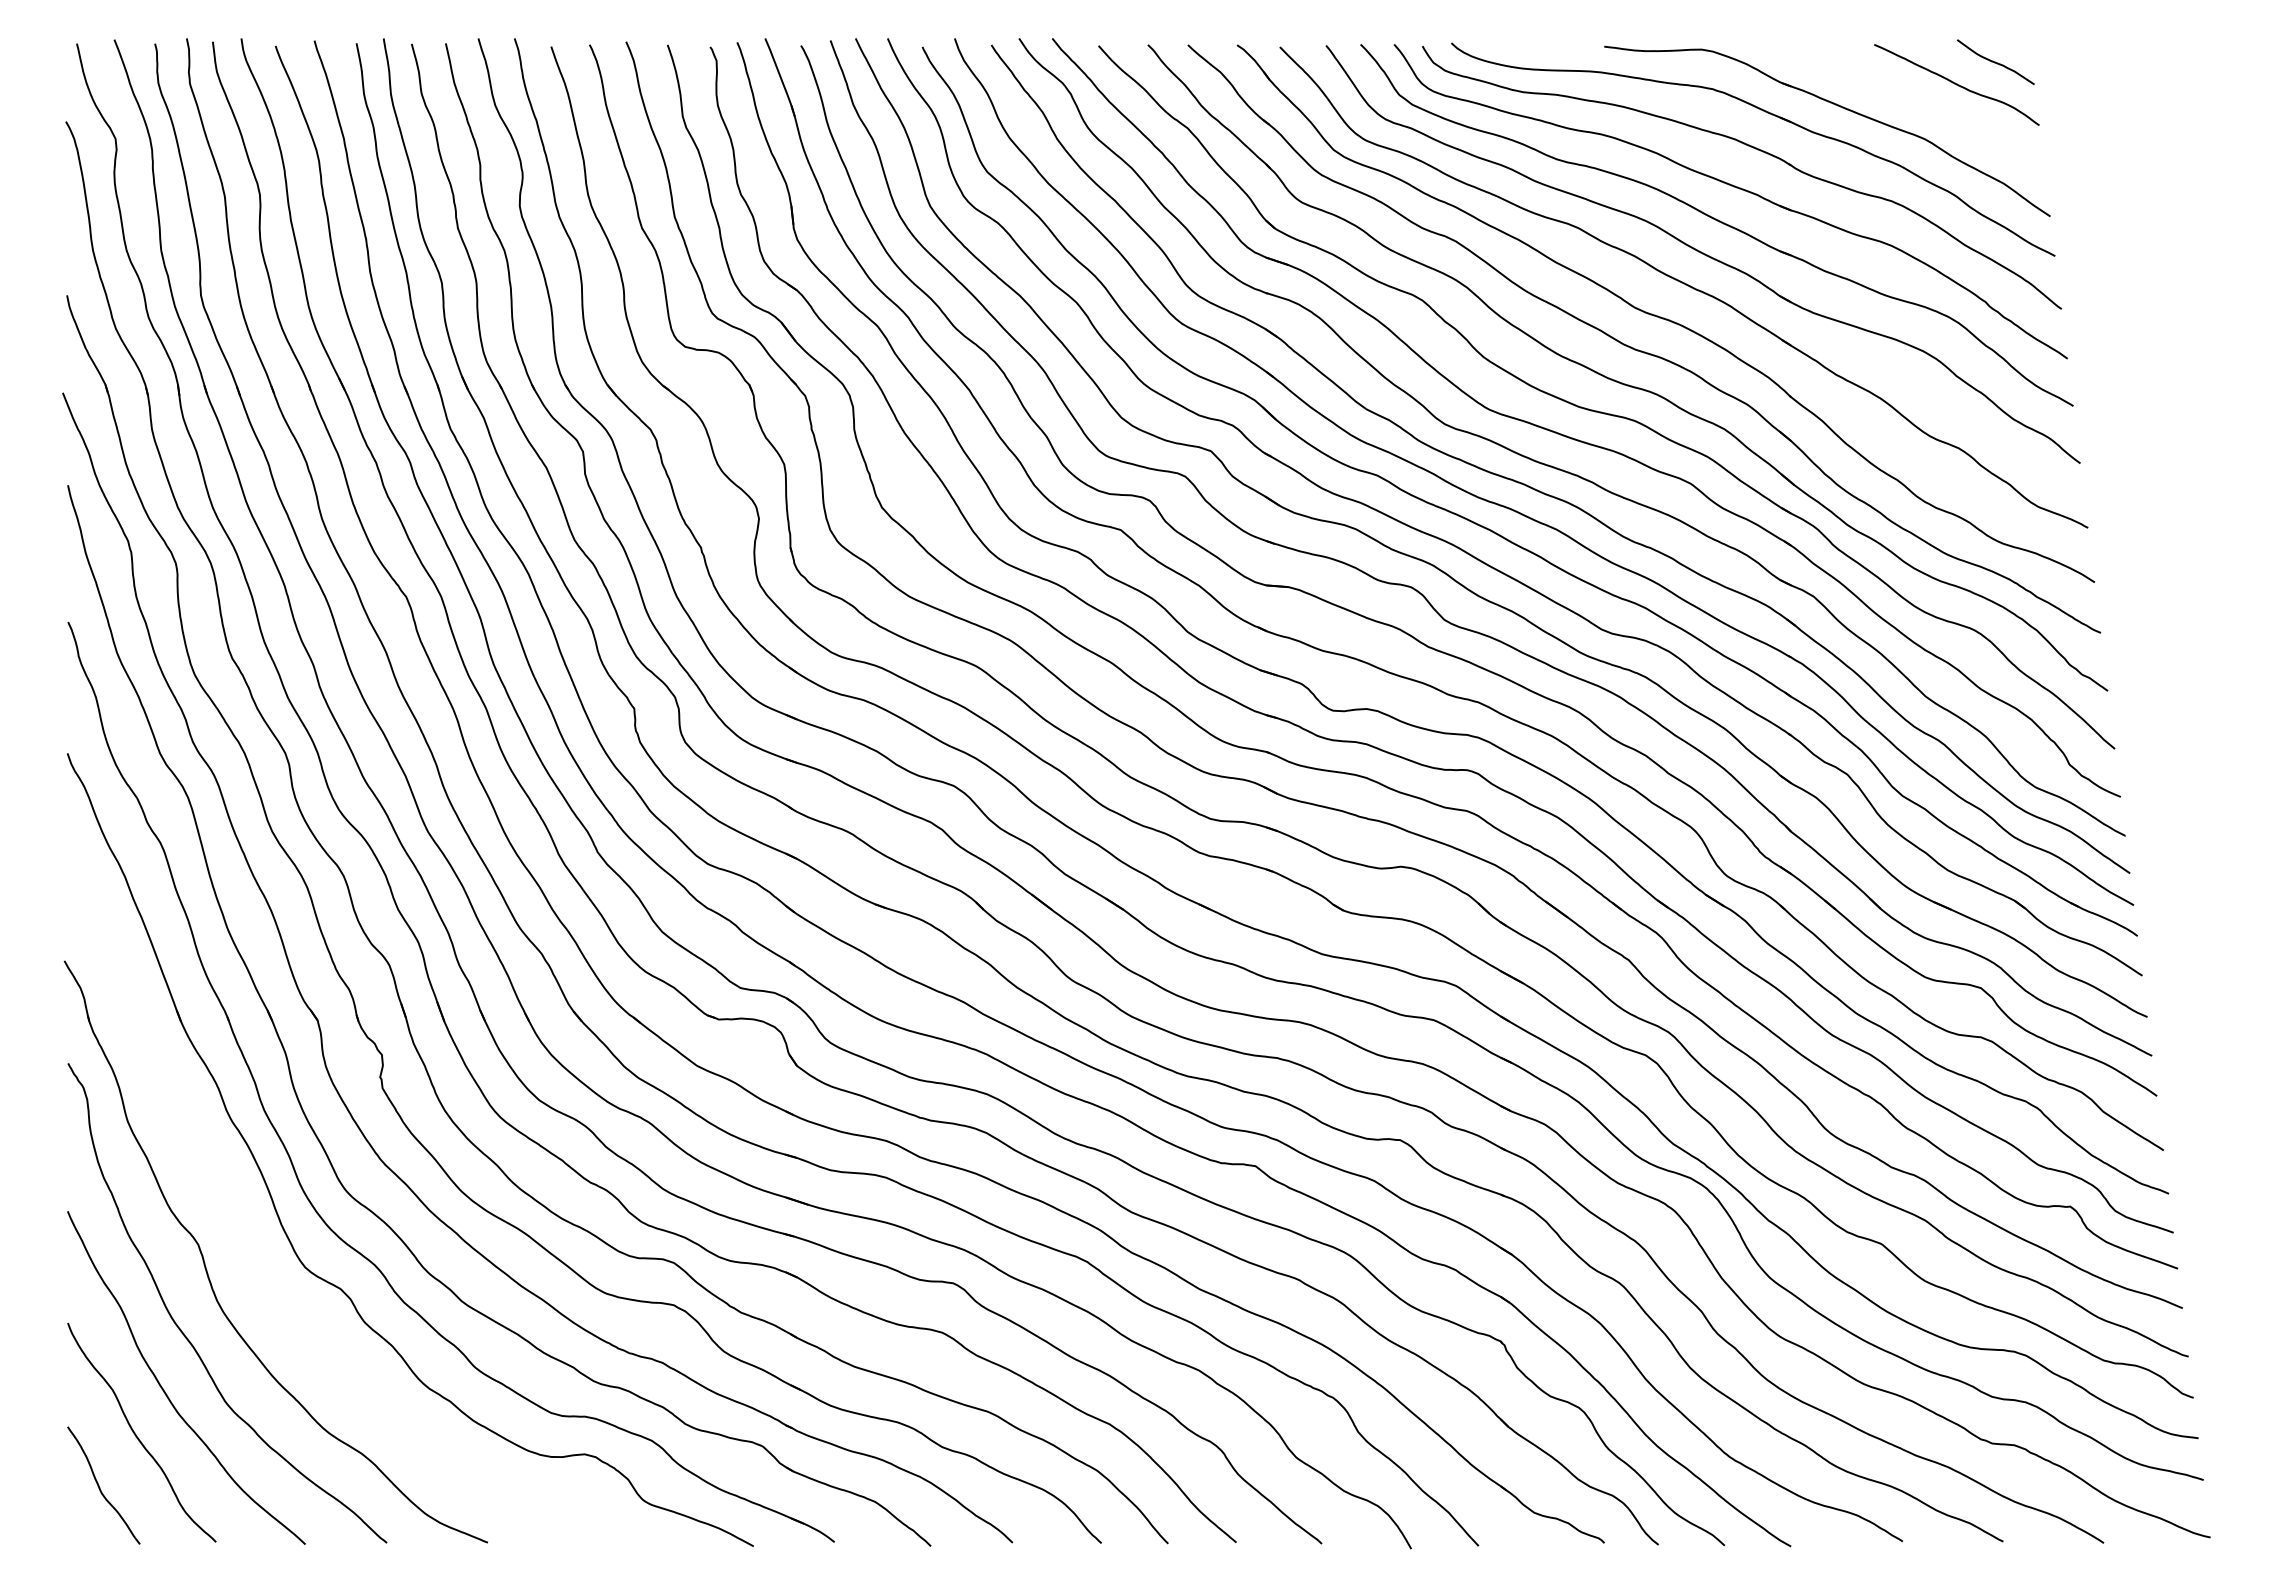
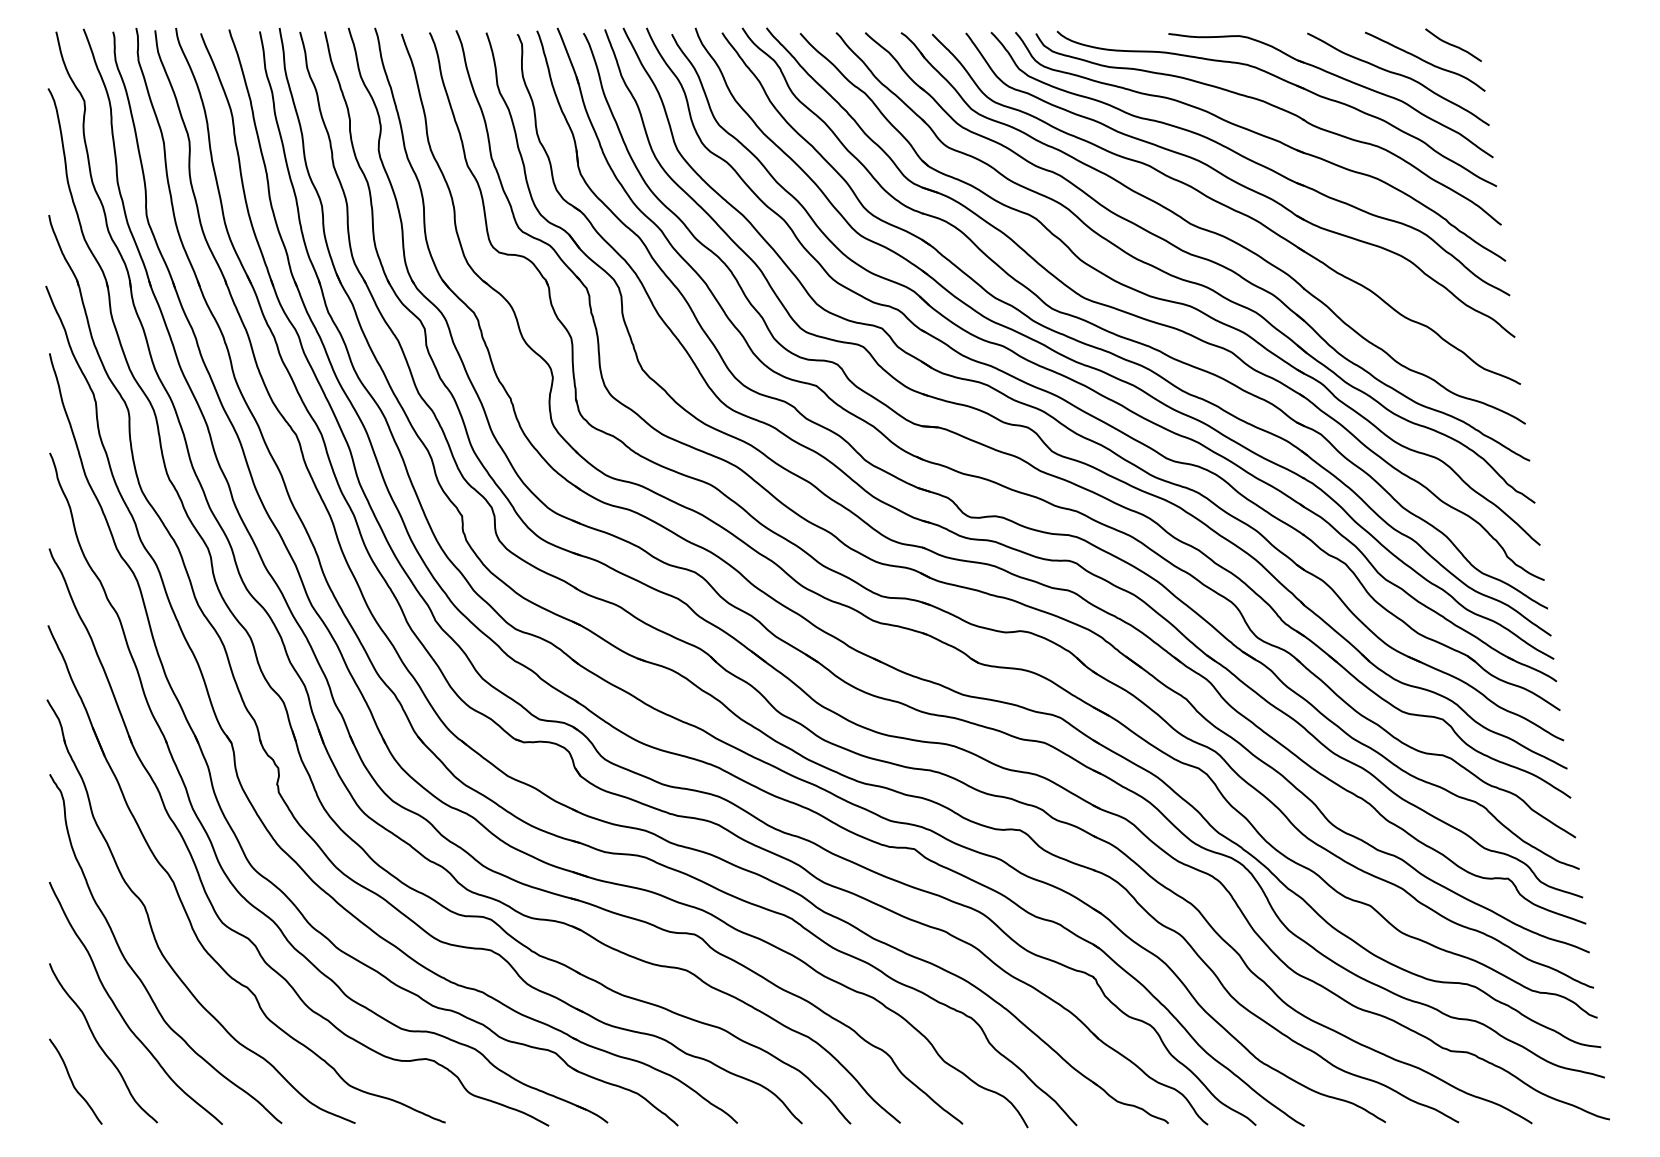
curve: (1920, 103) -> (1398, 75), added
part: (250, 1239) -> (182, 902), added

